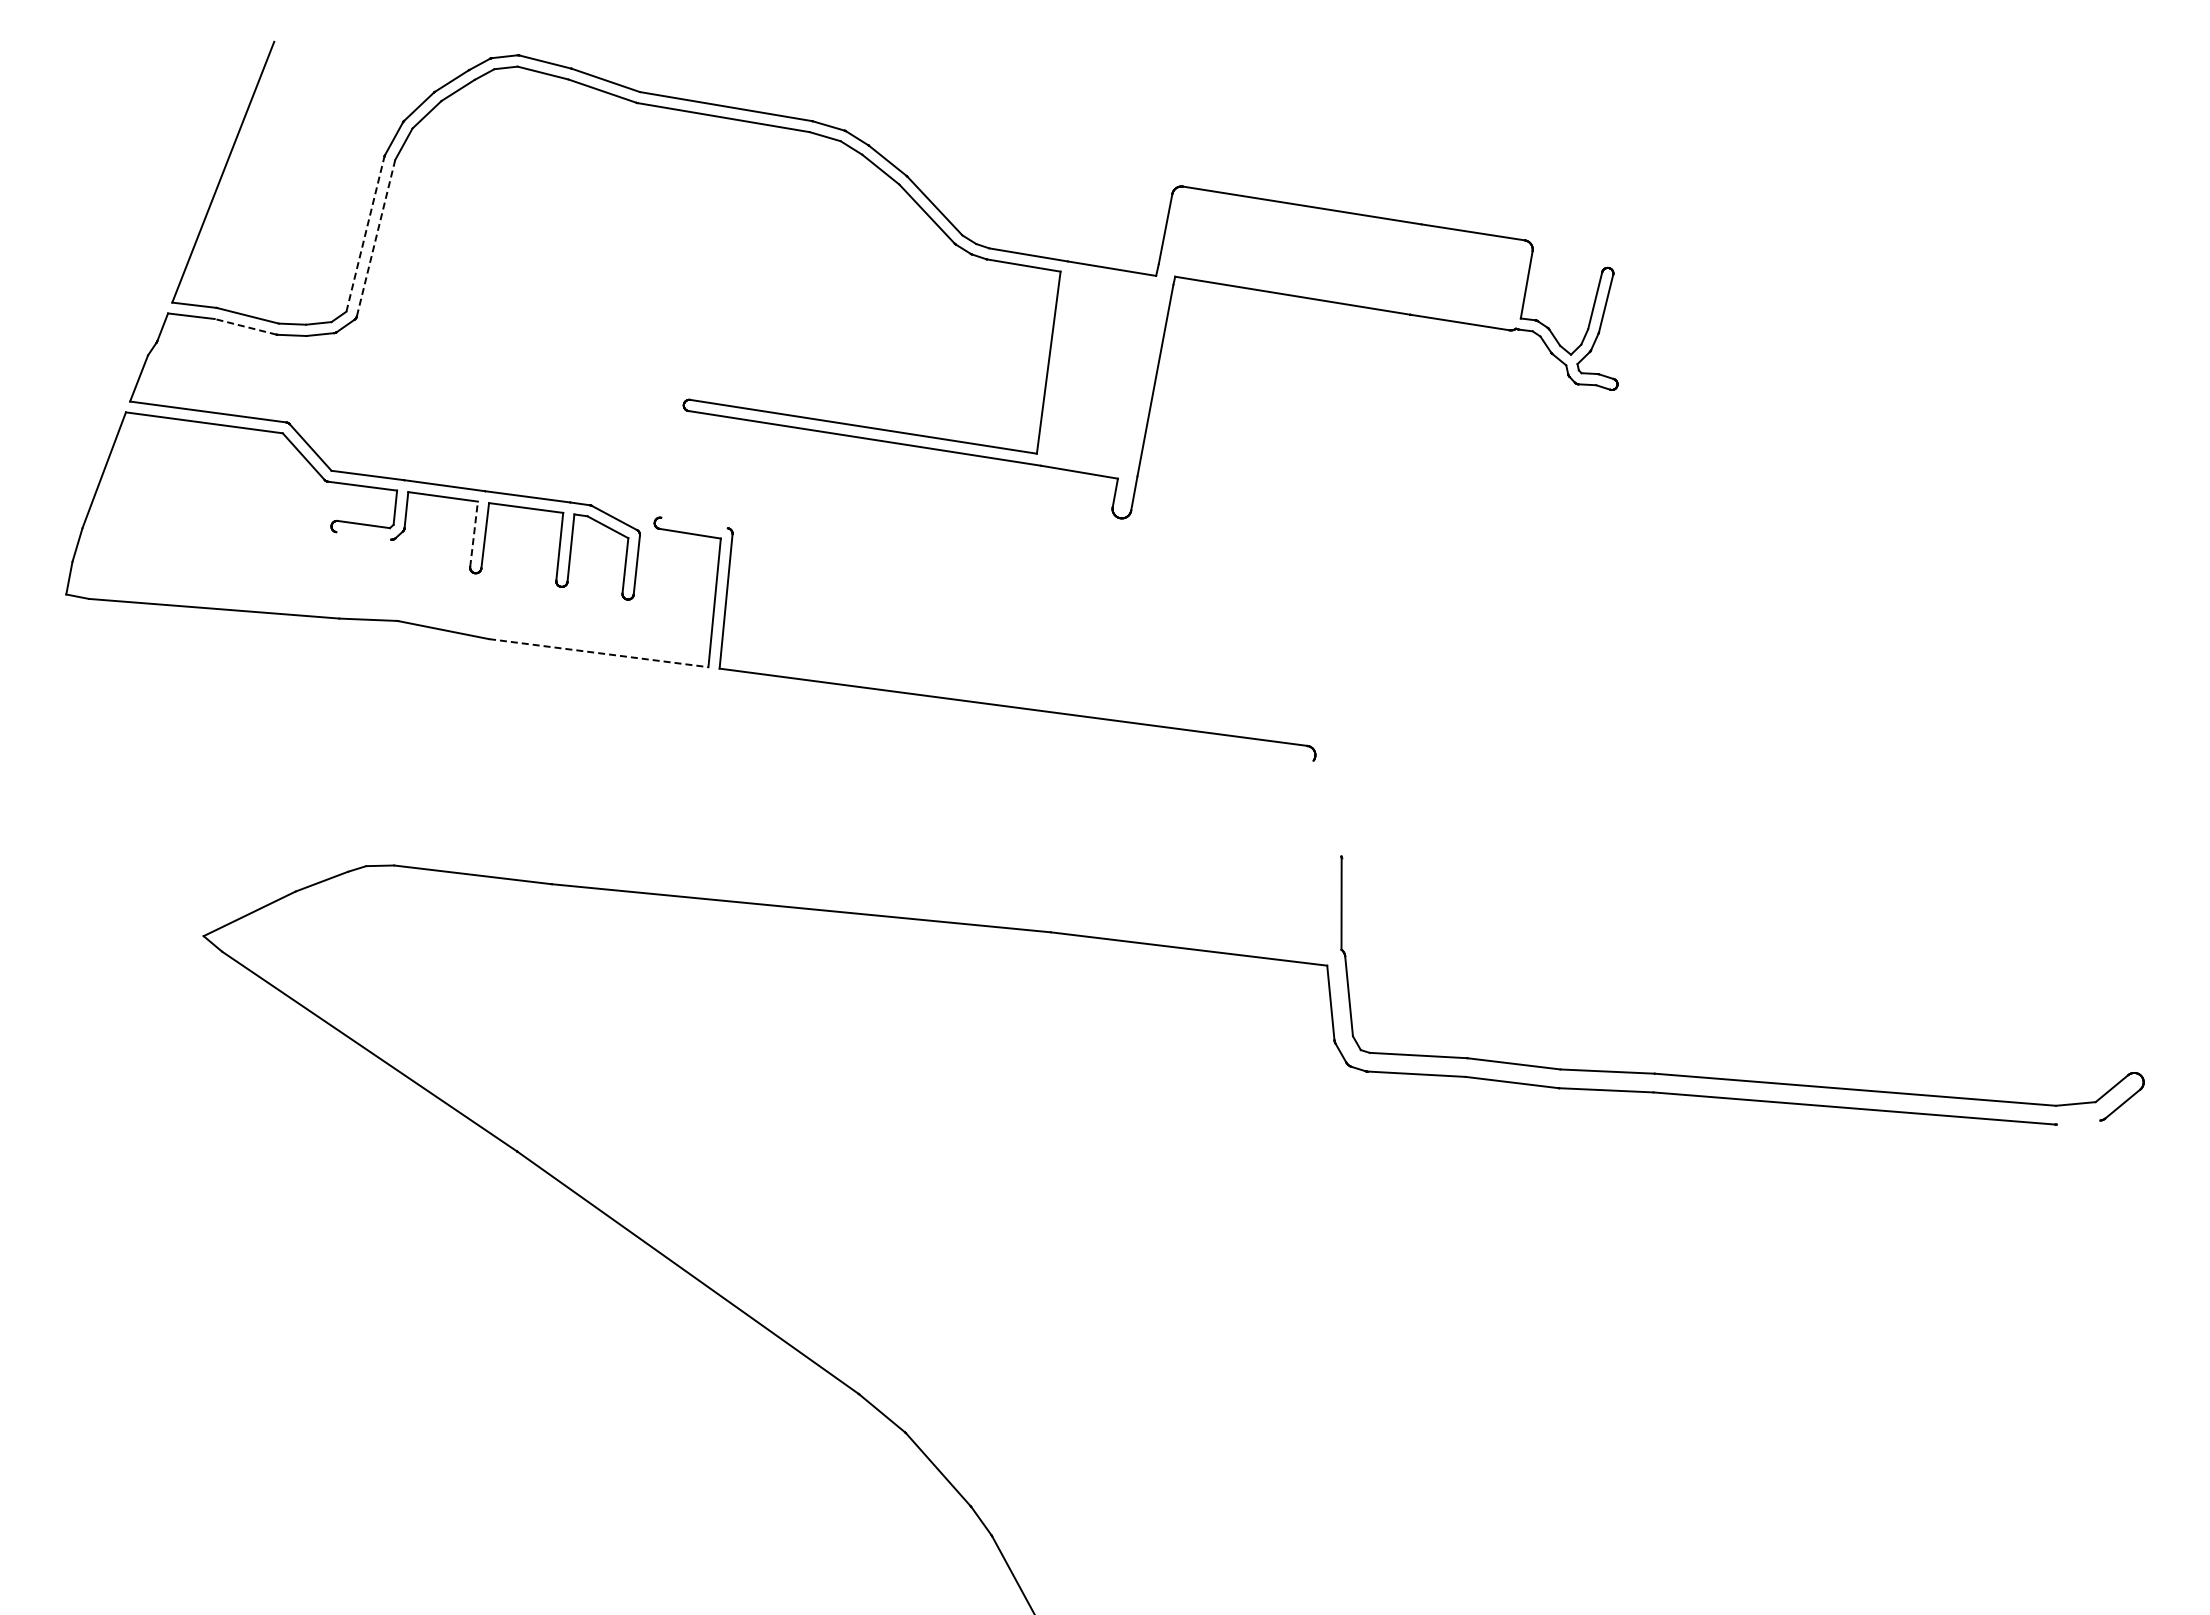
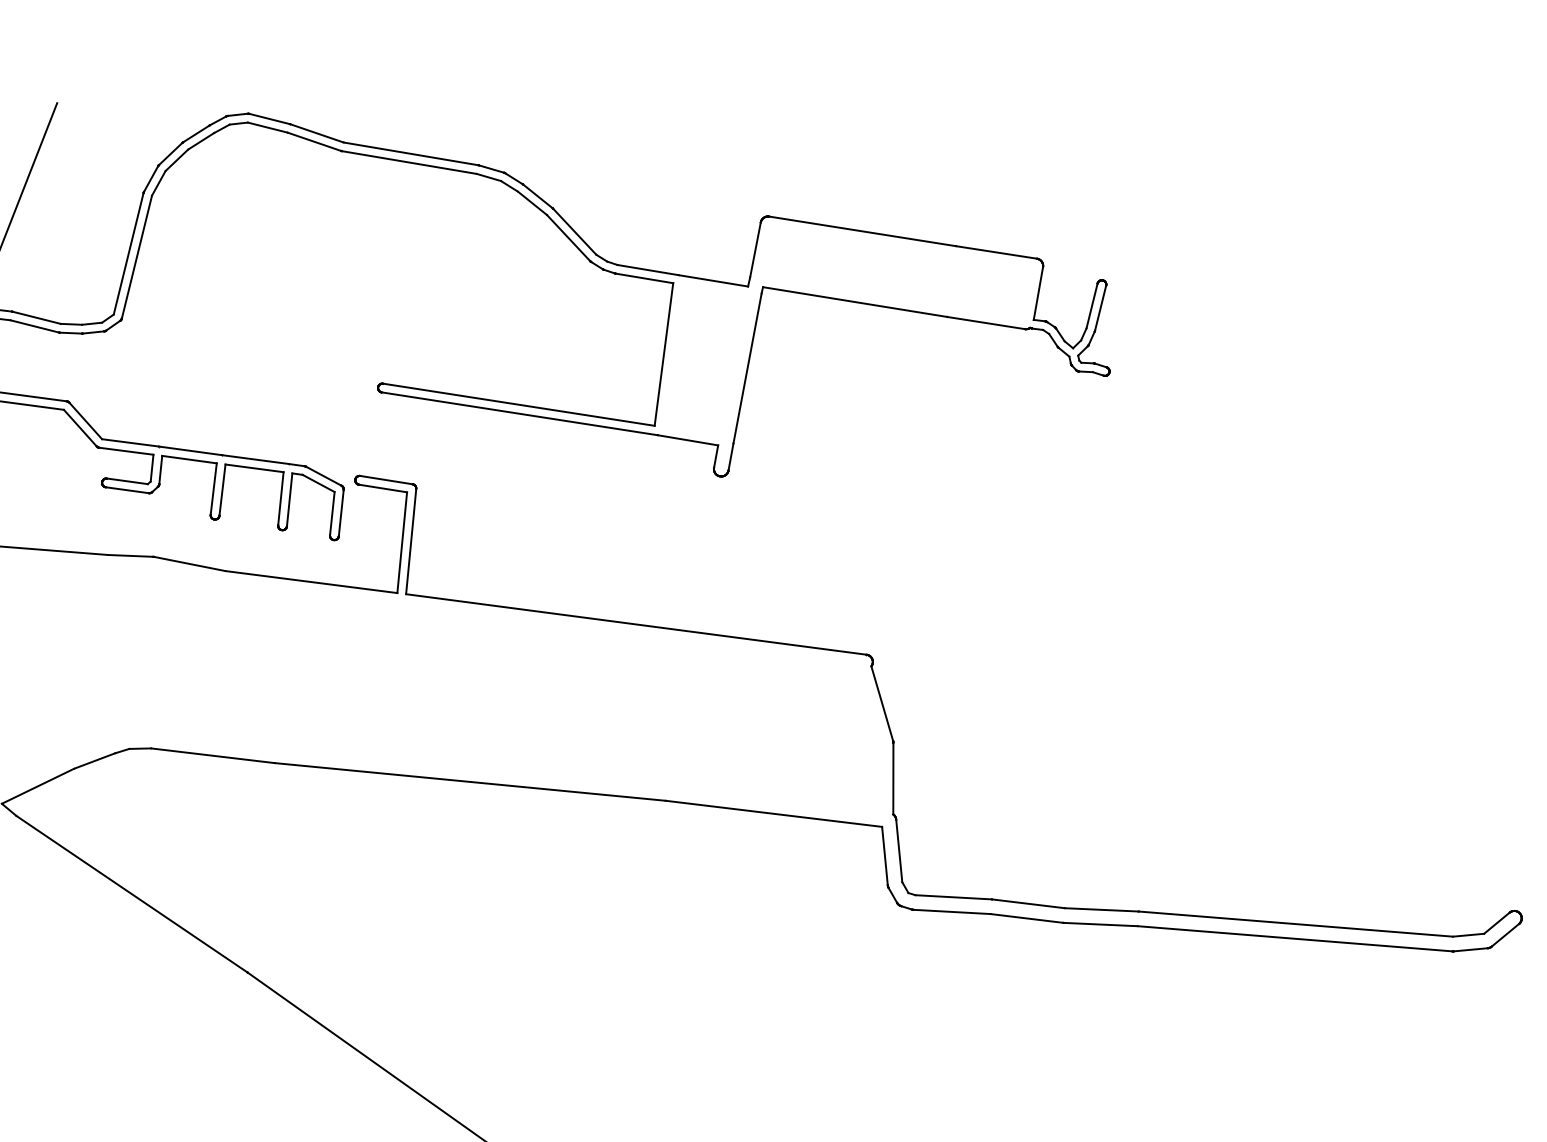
line: (365, 234) -> (128, 254), dashed -> solid
line: (376, 238) -> (137, 257), dashed -> solid
line: (245, 326) -> (34, 326), dashed -> solid
line: (694, 522) -> (386, 479), added
line: (474, 534) -> (214, 489), dashed -> solid
line: (363, 535) -> (127, 489), added
line: (598, 653) -> (311, 582), dashed -> solid
line: (1327, 808) -> (882, 703), added
line: (2078, 1122) -> (1470, 949), added

